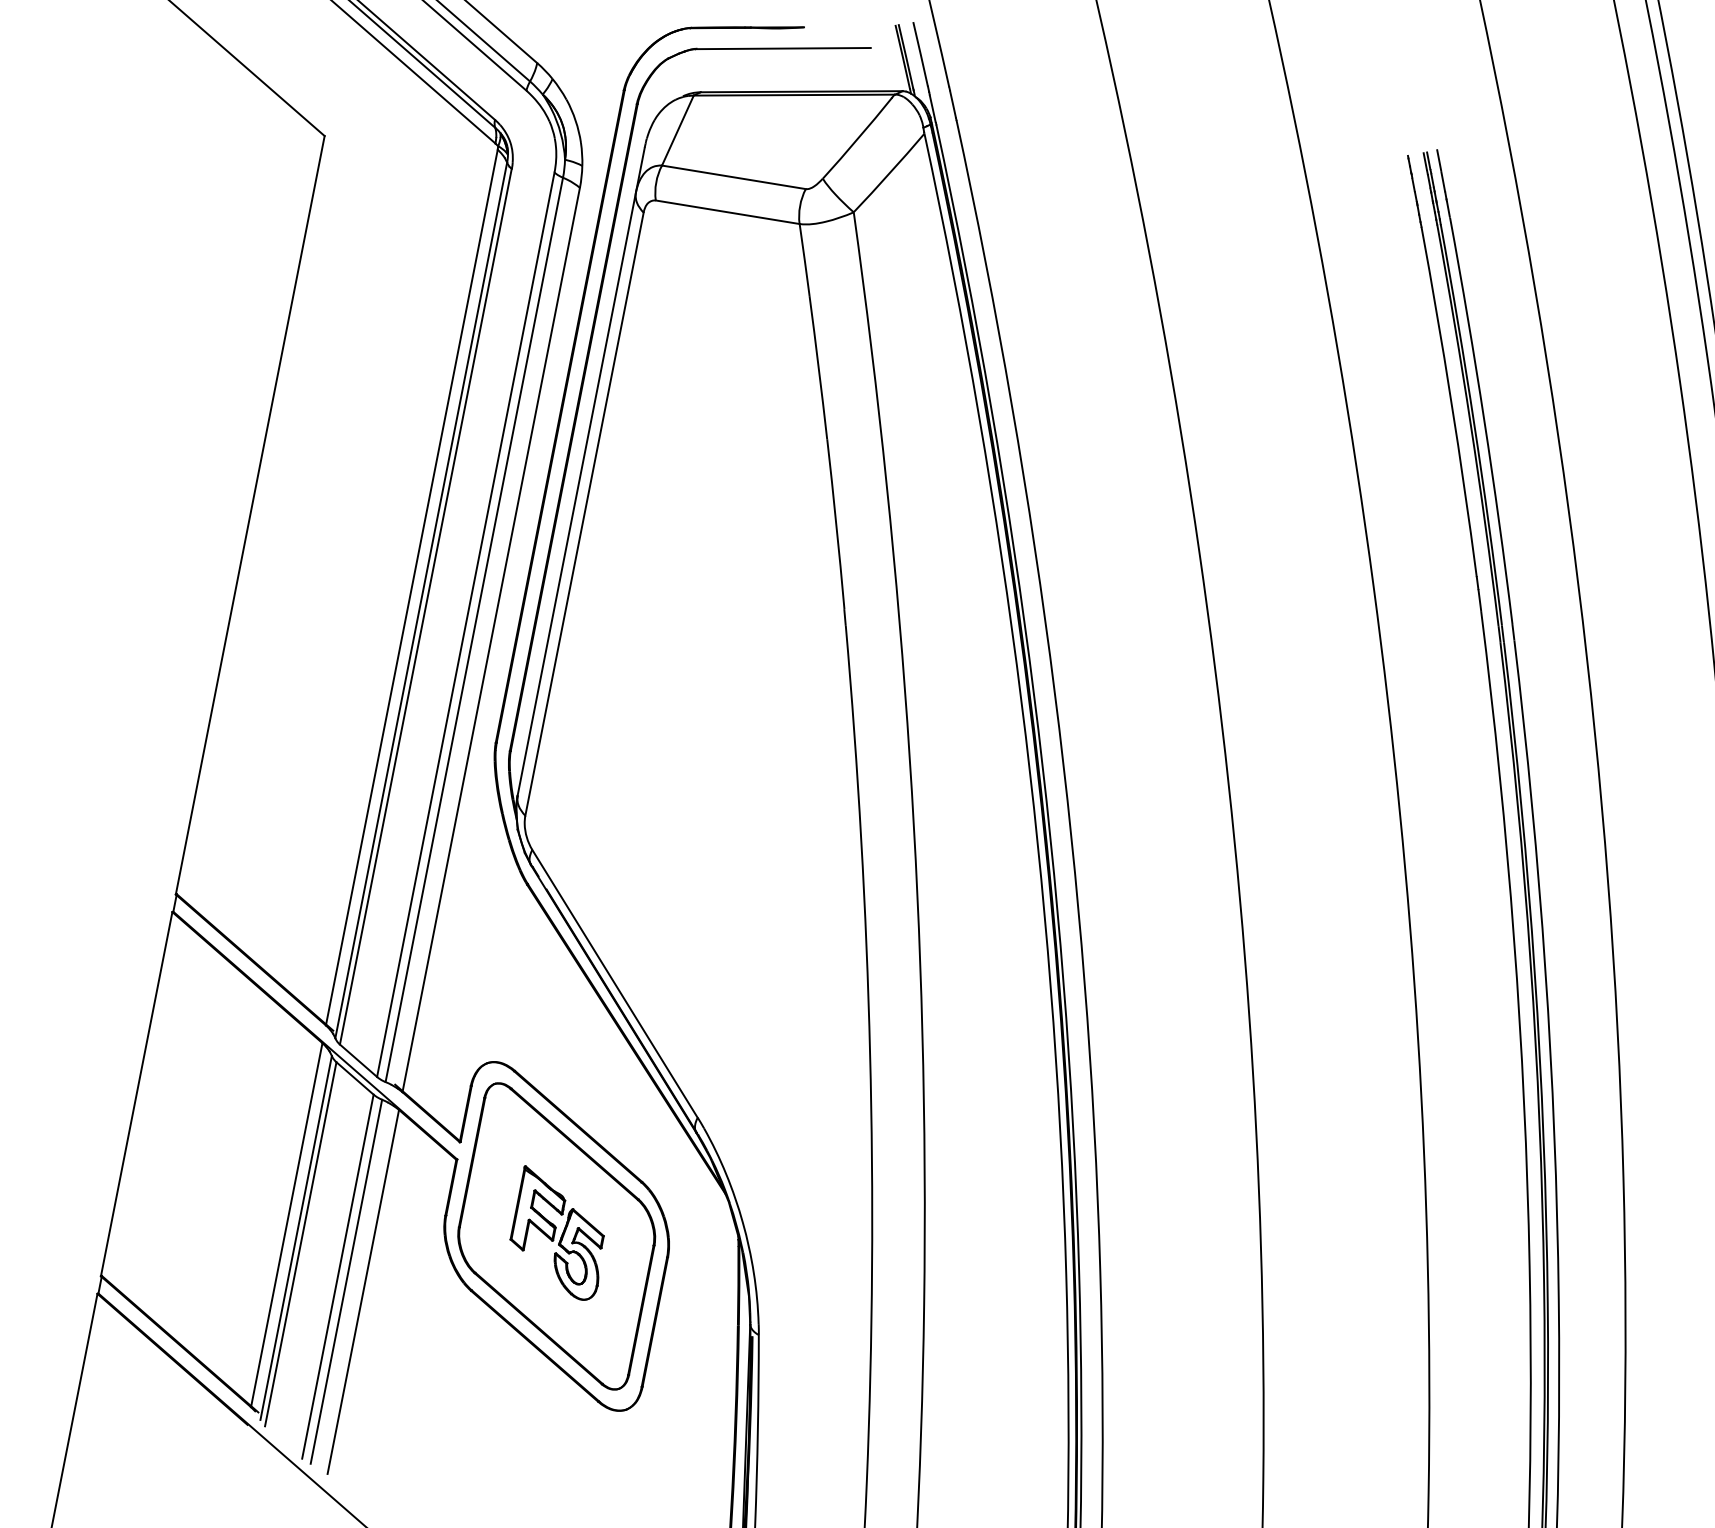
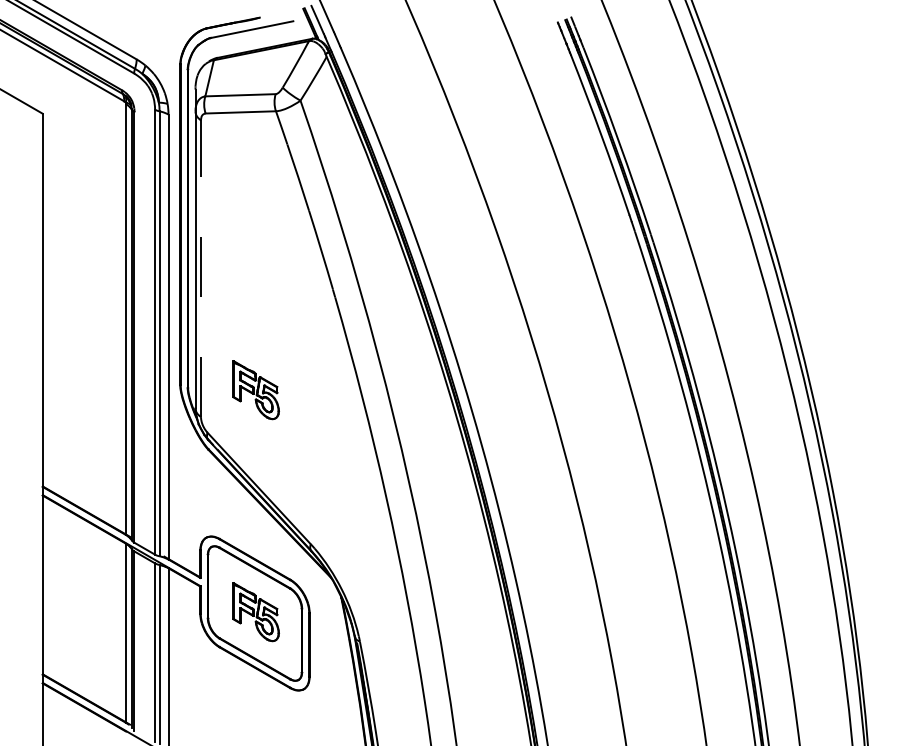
line: (585, 513) -> (201, 268), solid -> dashed
part: (646, 783) -> (255, 390), added

